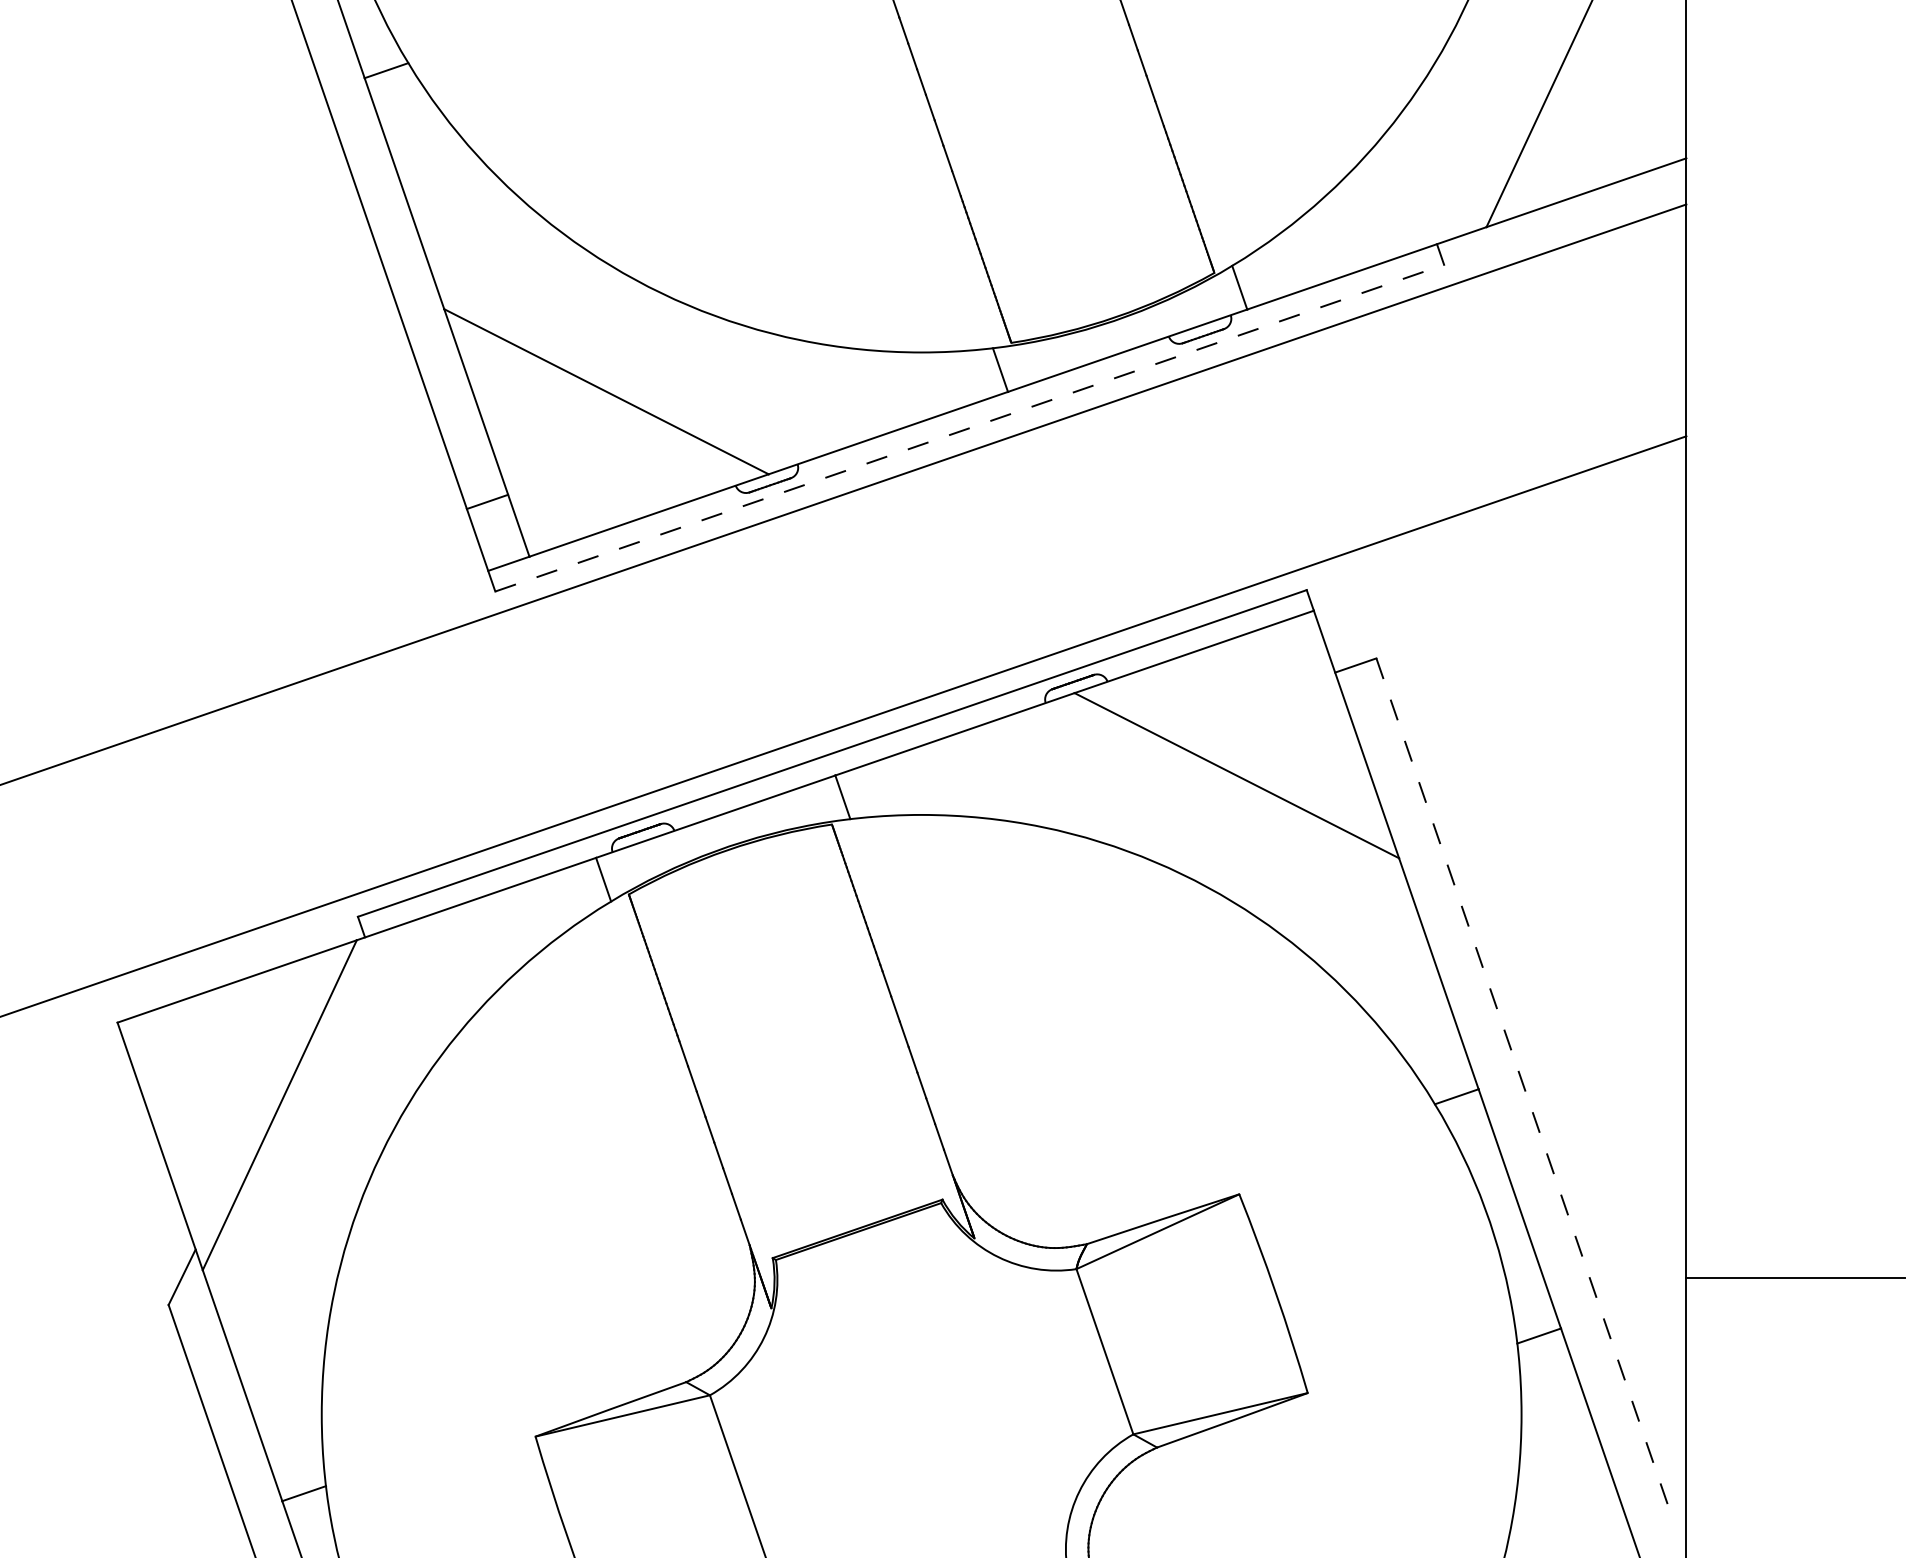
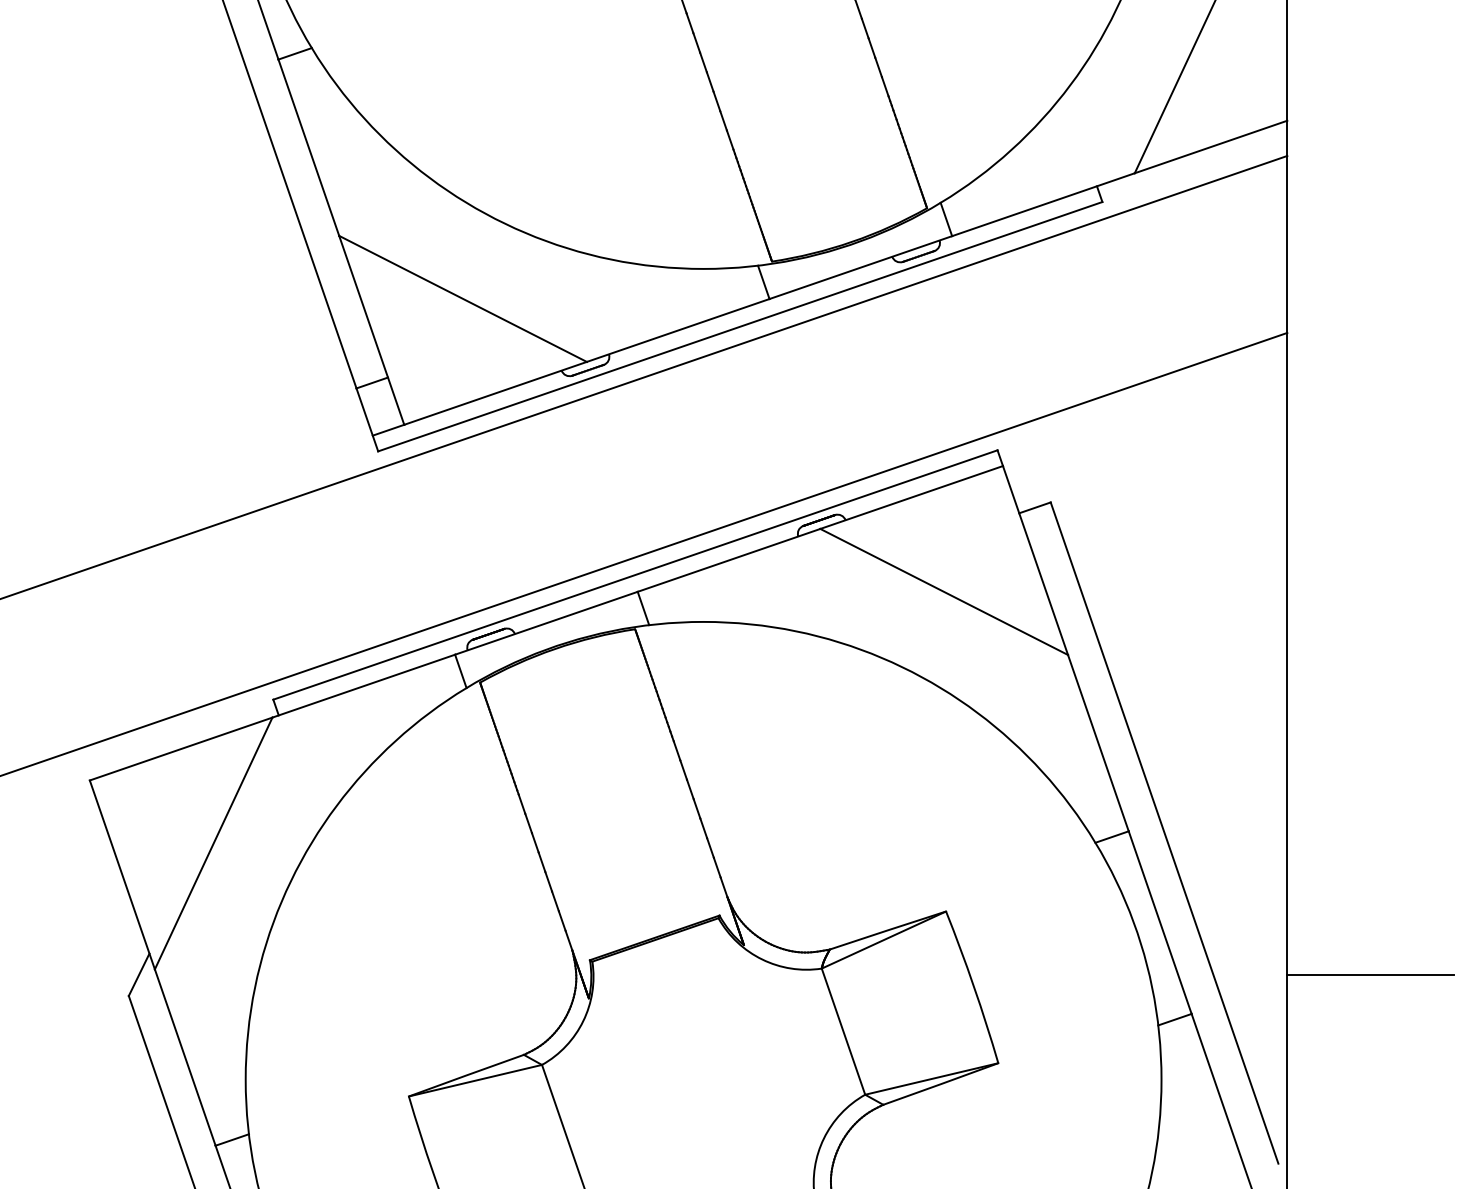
line: (969, 428) -> (740, 326), dashed -> solid
line: (1525, 1092) -> (1164, 833), dashed -> solid

